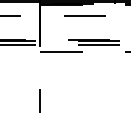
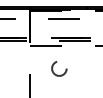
circle: (78, 80) -> (59, 68), added

